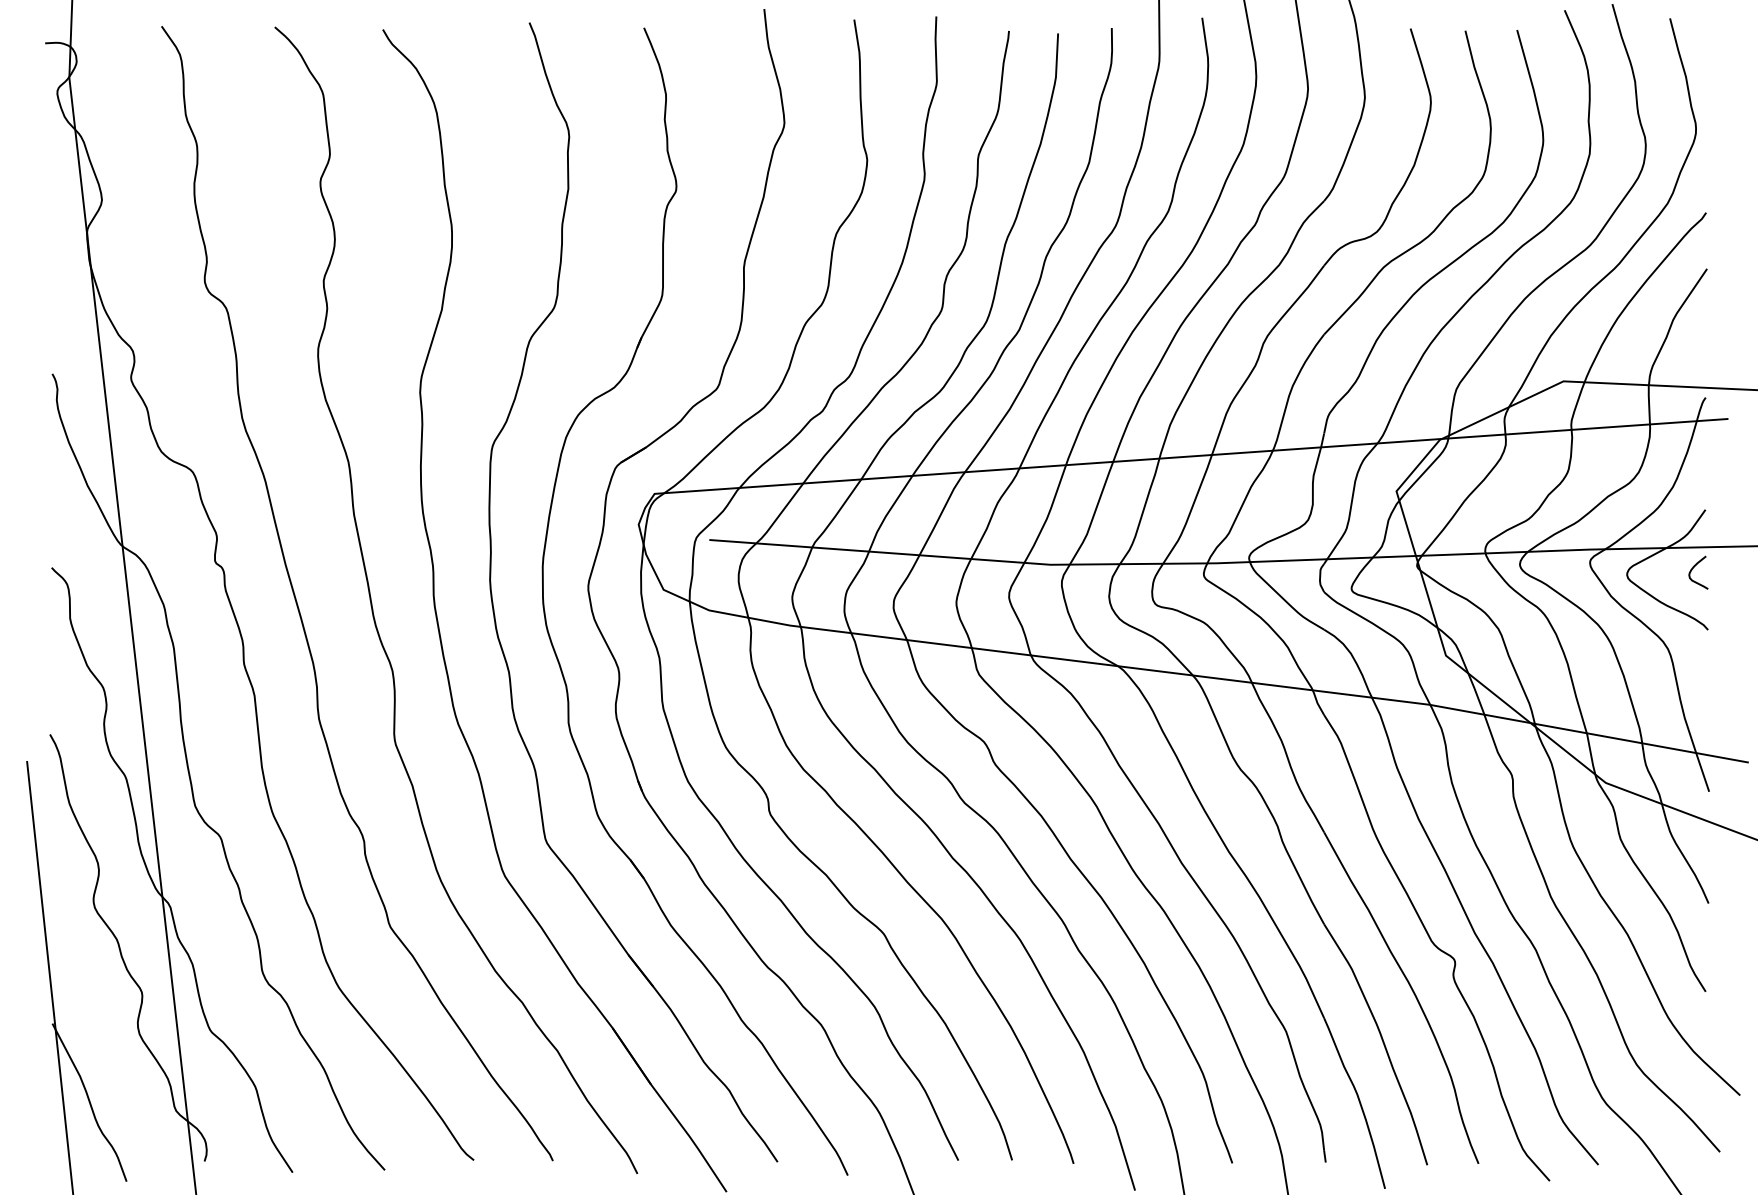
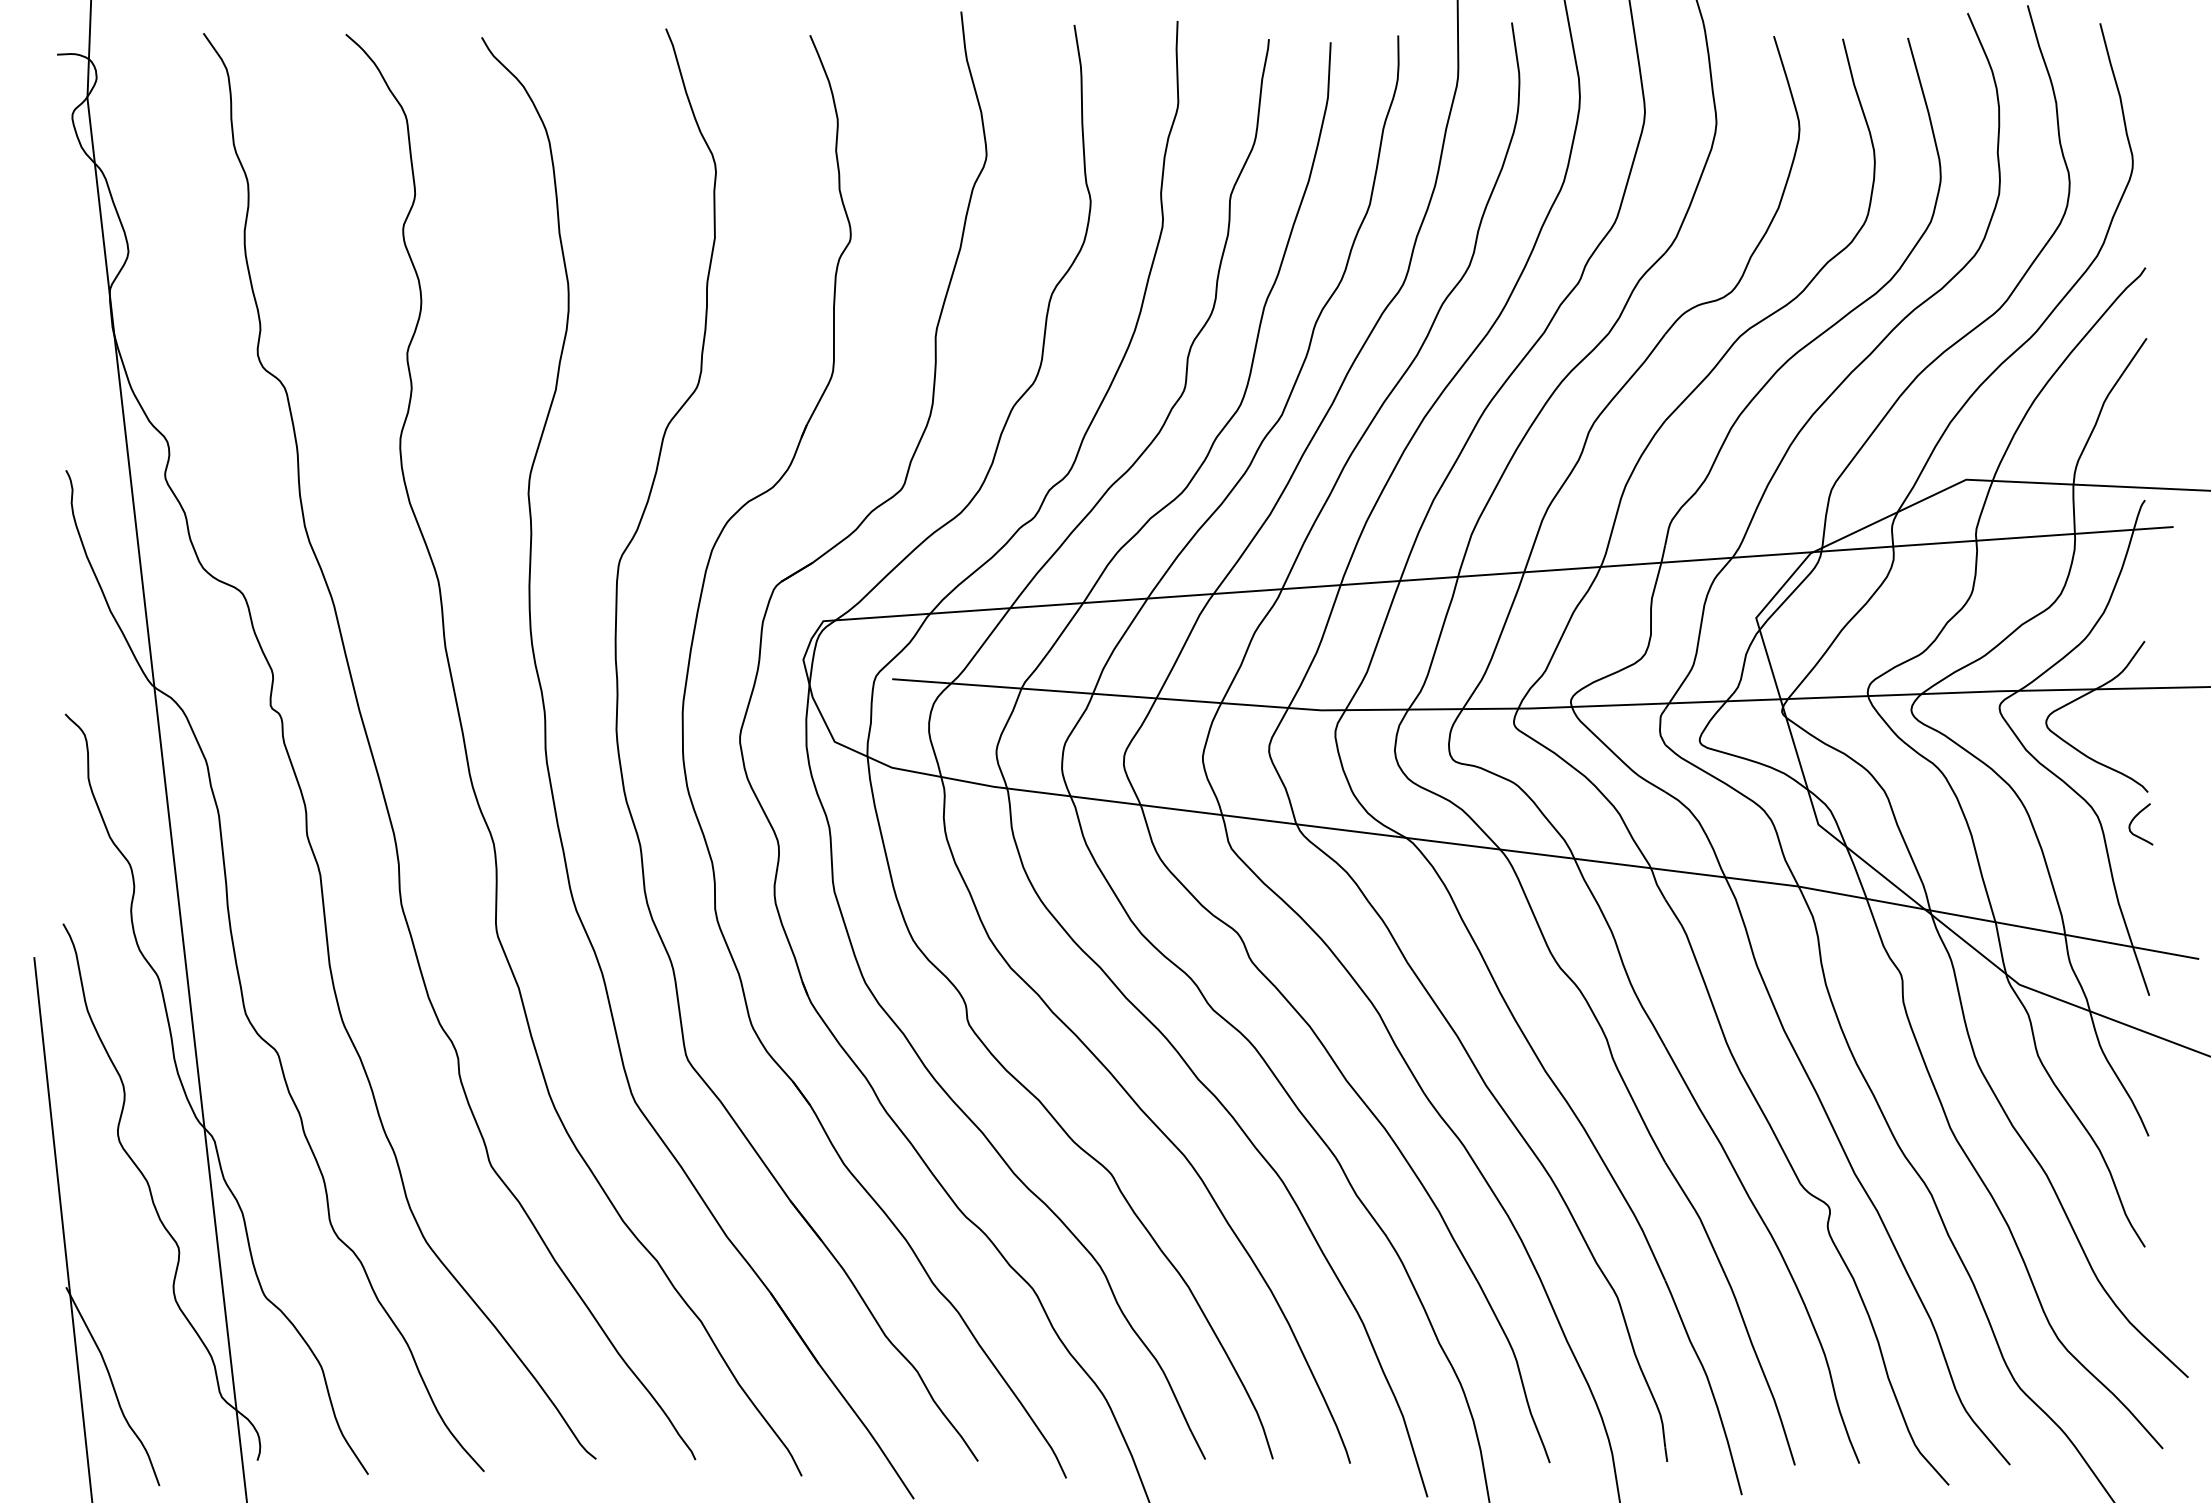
curve: (1694, 568) -> (2135, 818), moved

